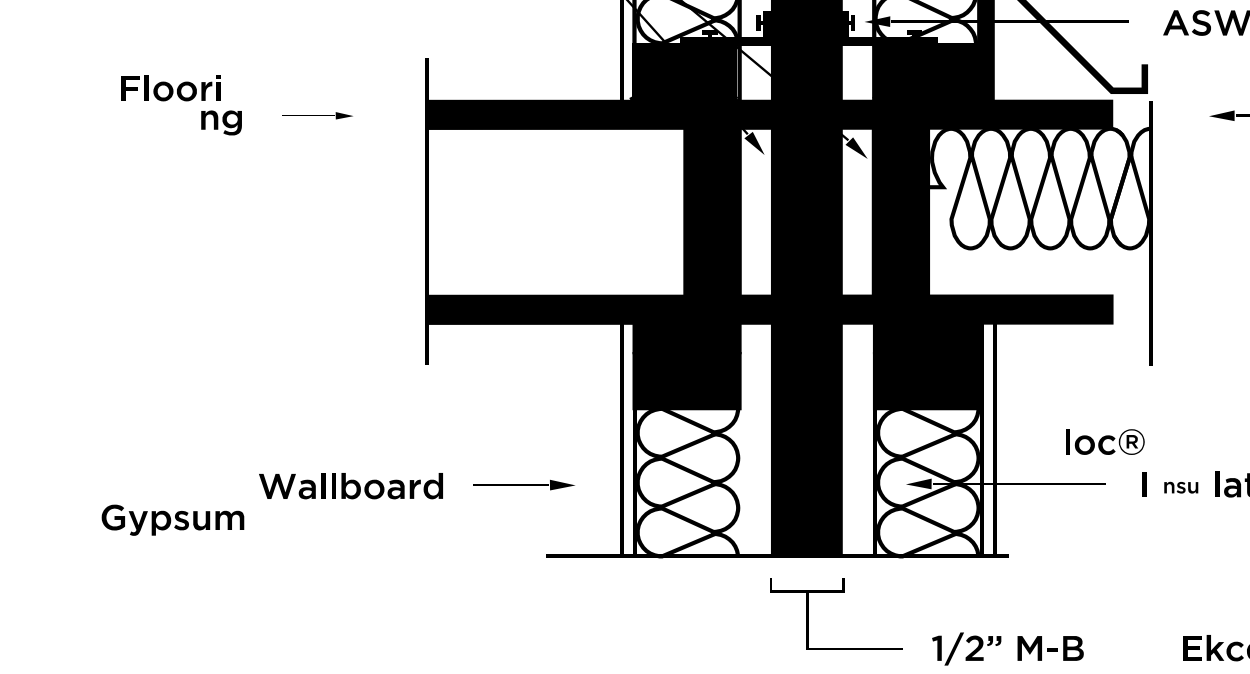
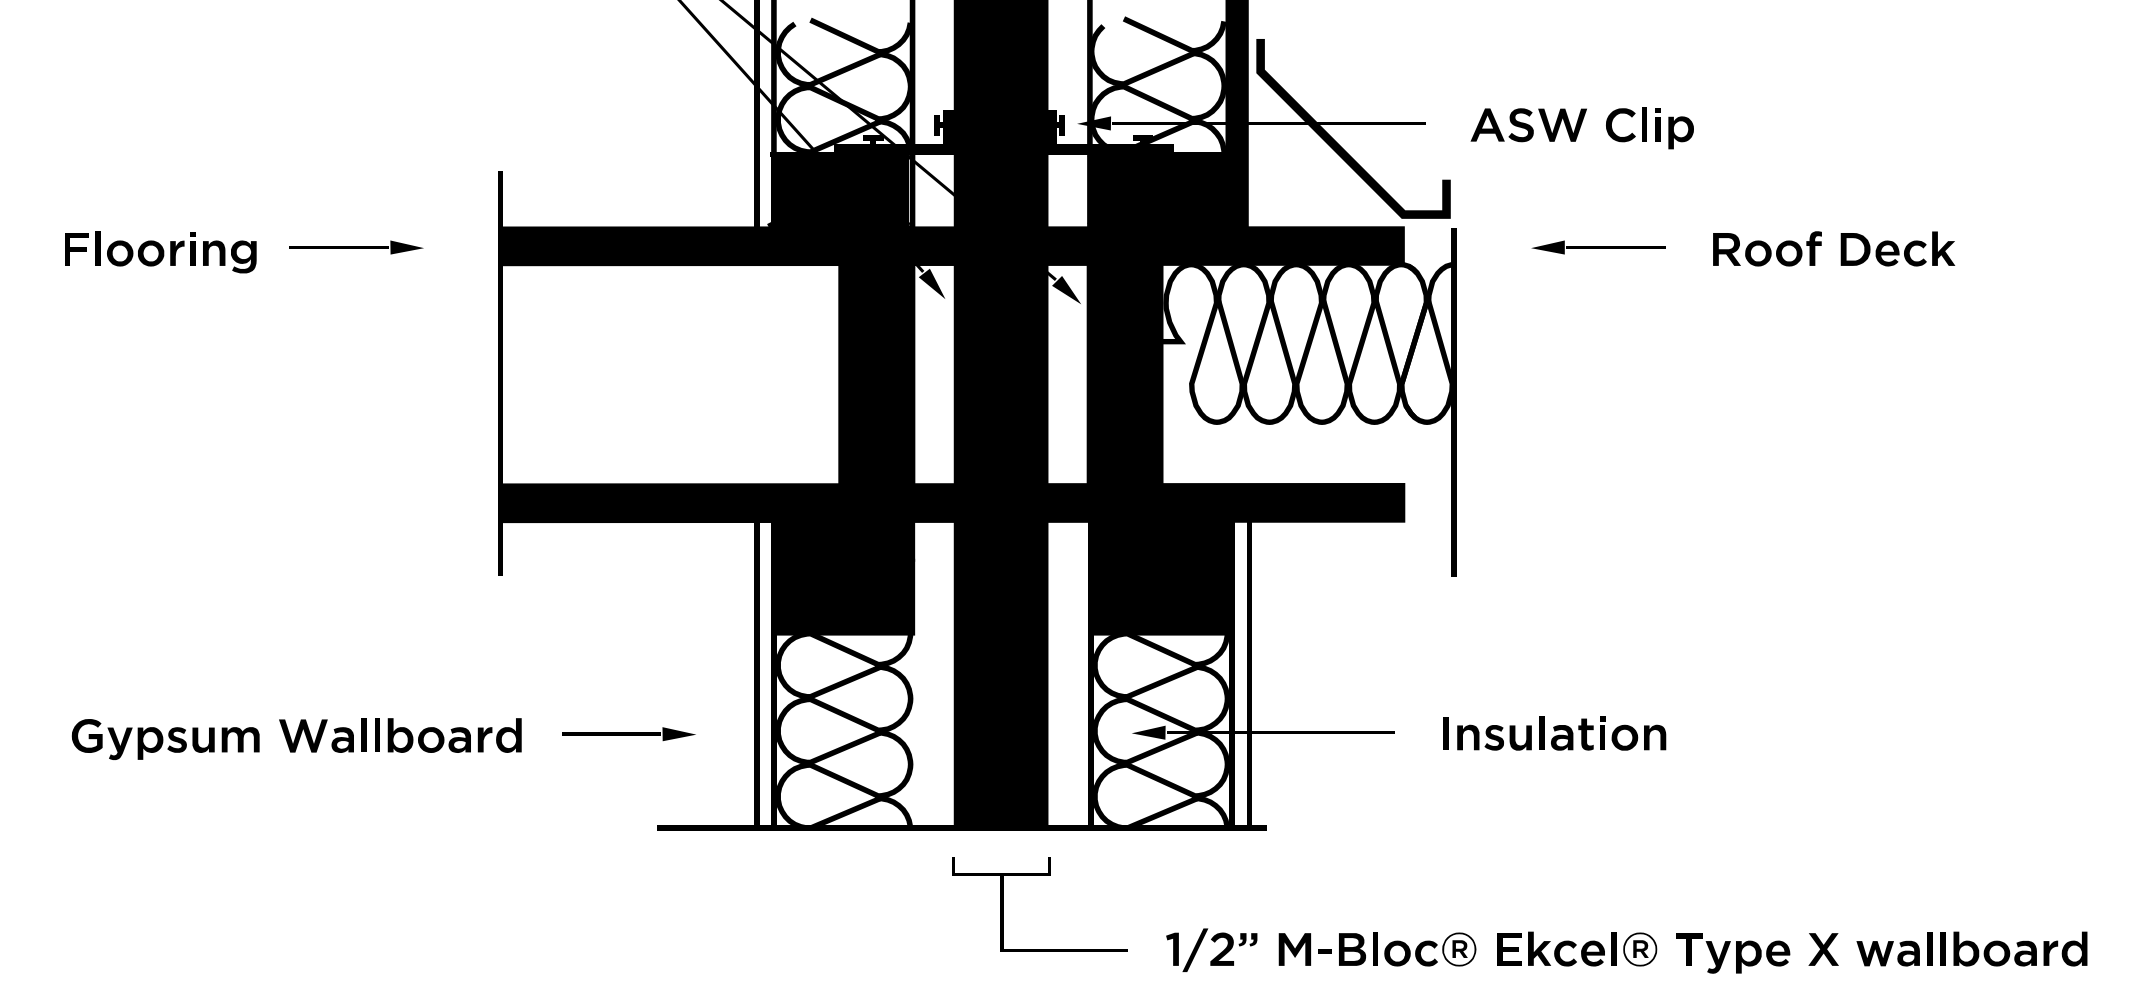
part: (171, 87) -> (130, 248), moved
part: (317, 115) -> (356, 247), size x1.43
part: (1105, 442) -> (1424, 949), moved
part: (1181, 487) -> (1494, 737), size x1.67
part: (172, 520) -> (165, 739), moved

